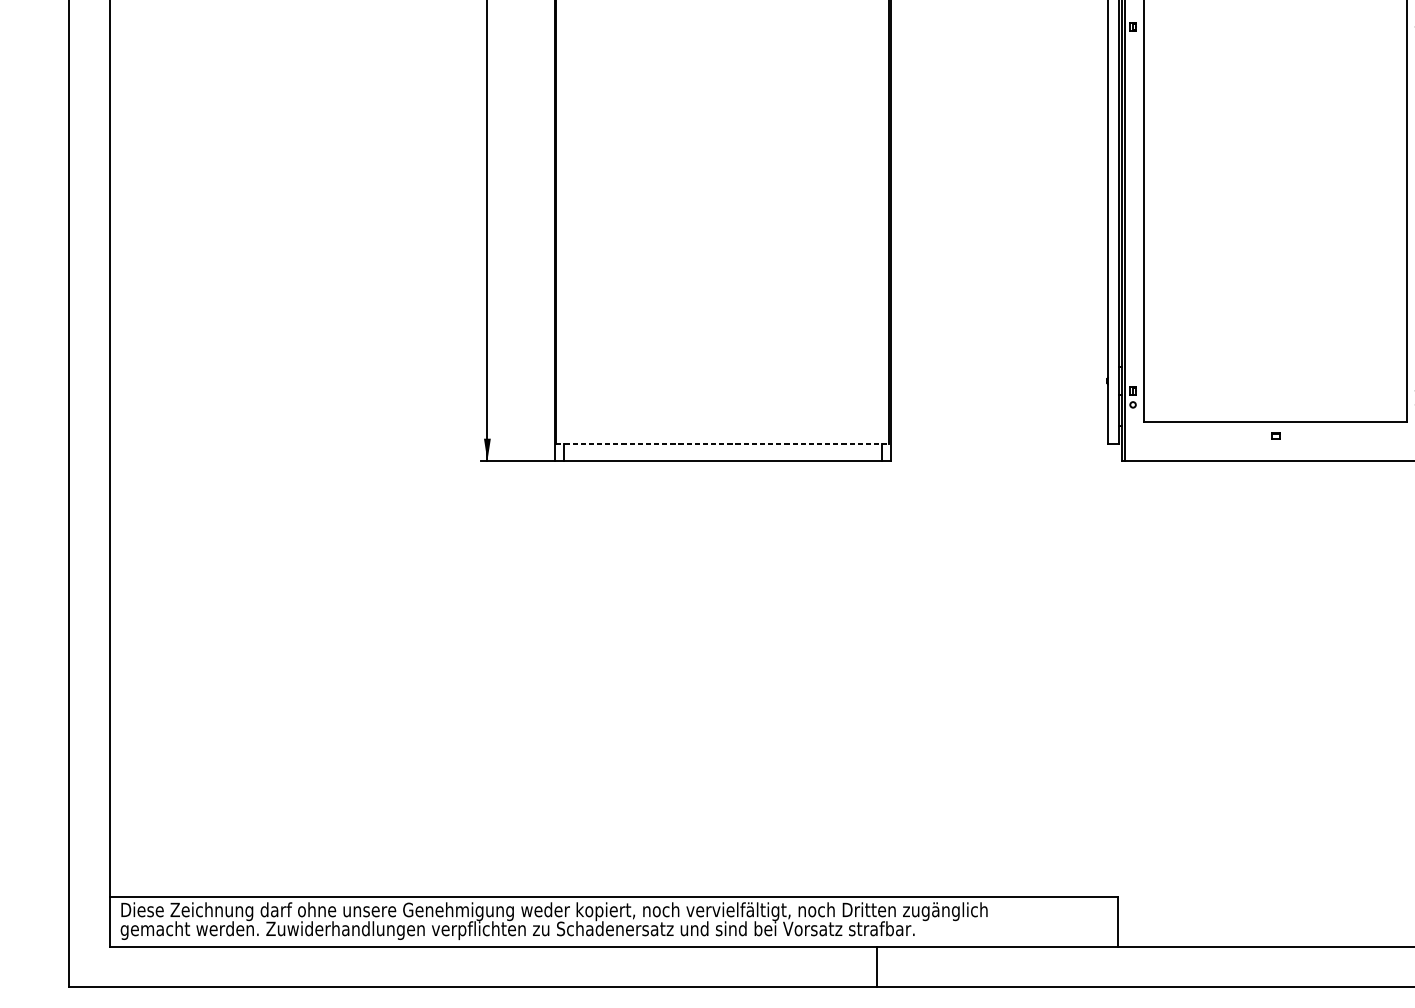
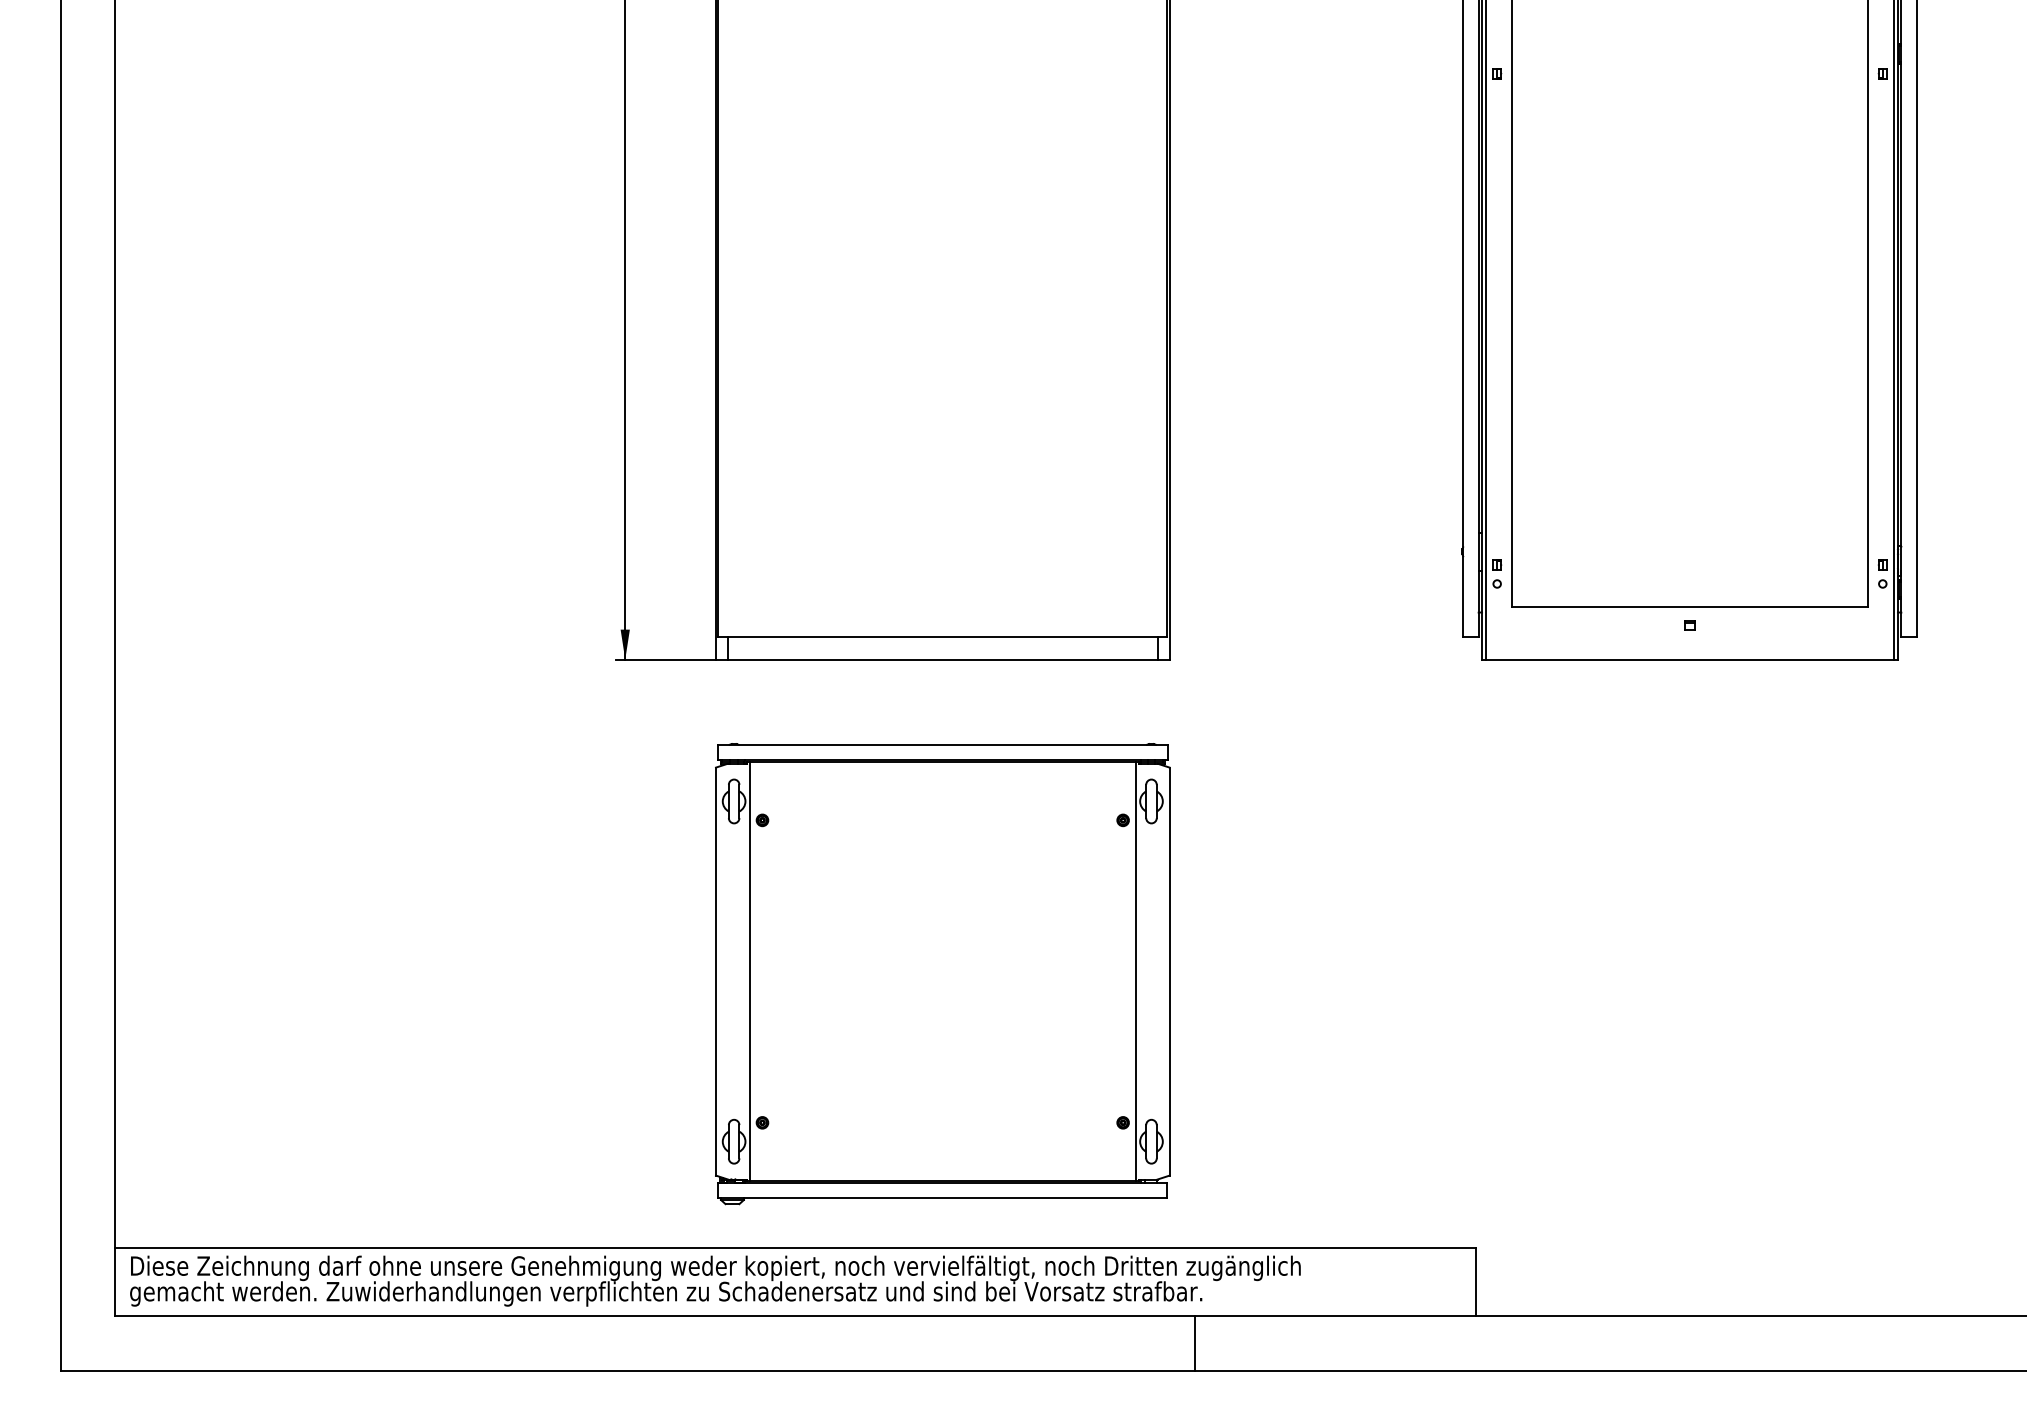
line: (722, 443) -> (942, 636), dashed -> solid
part: (722, 694) -> (942, 974), added
line: (876, 967) -> (1194, 1343), moved

